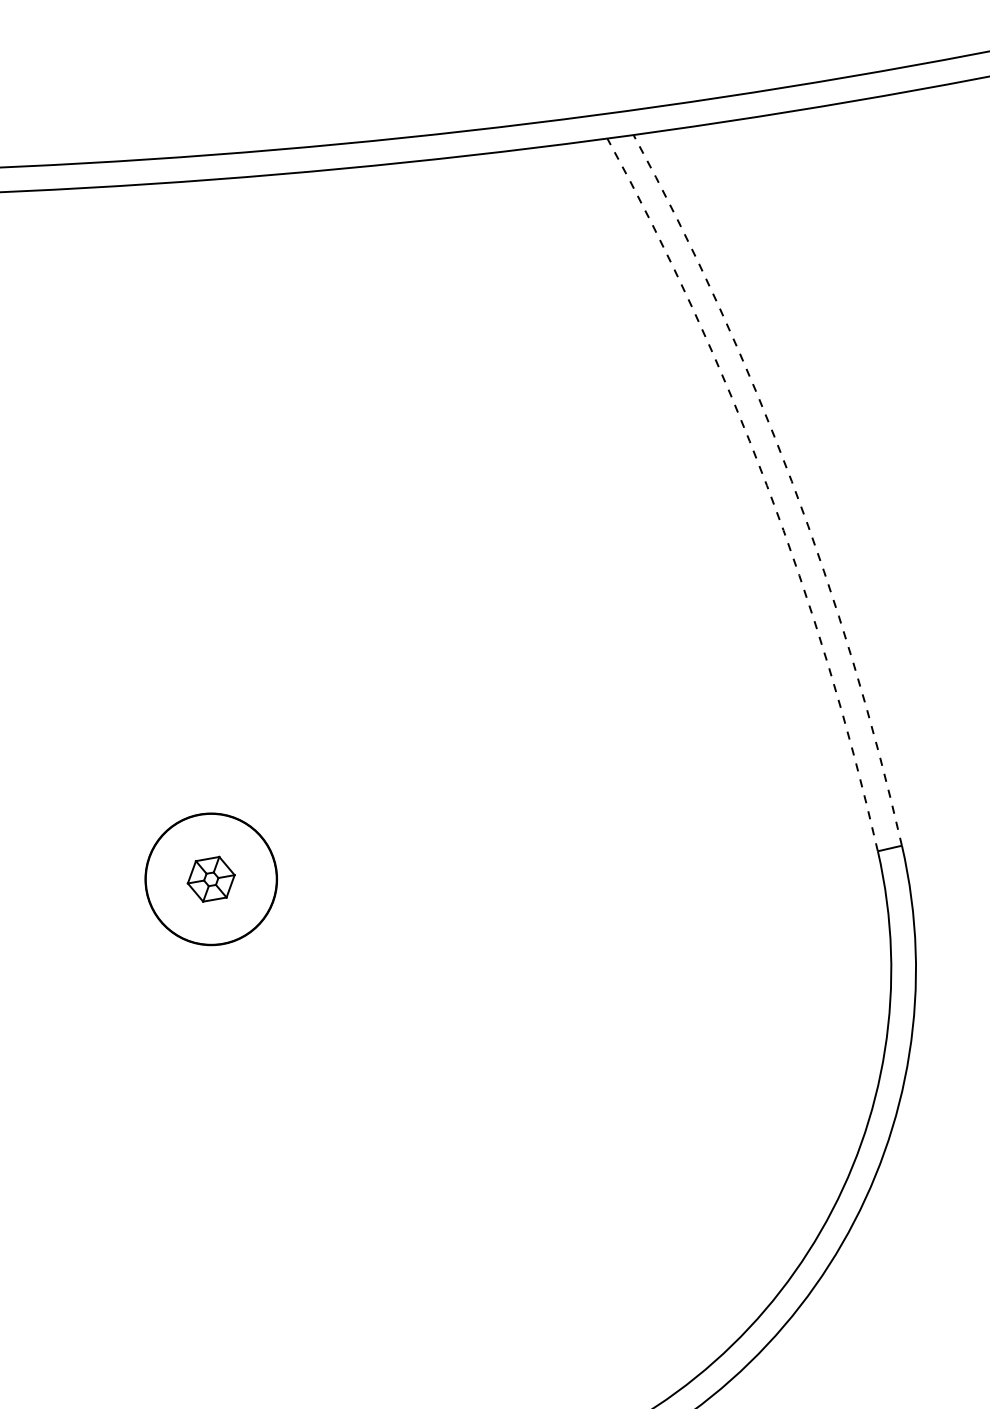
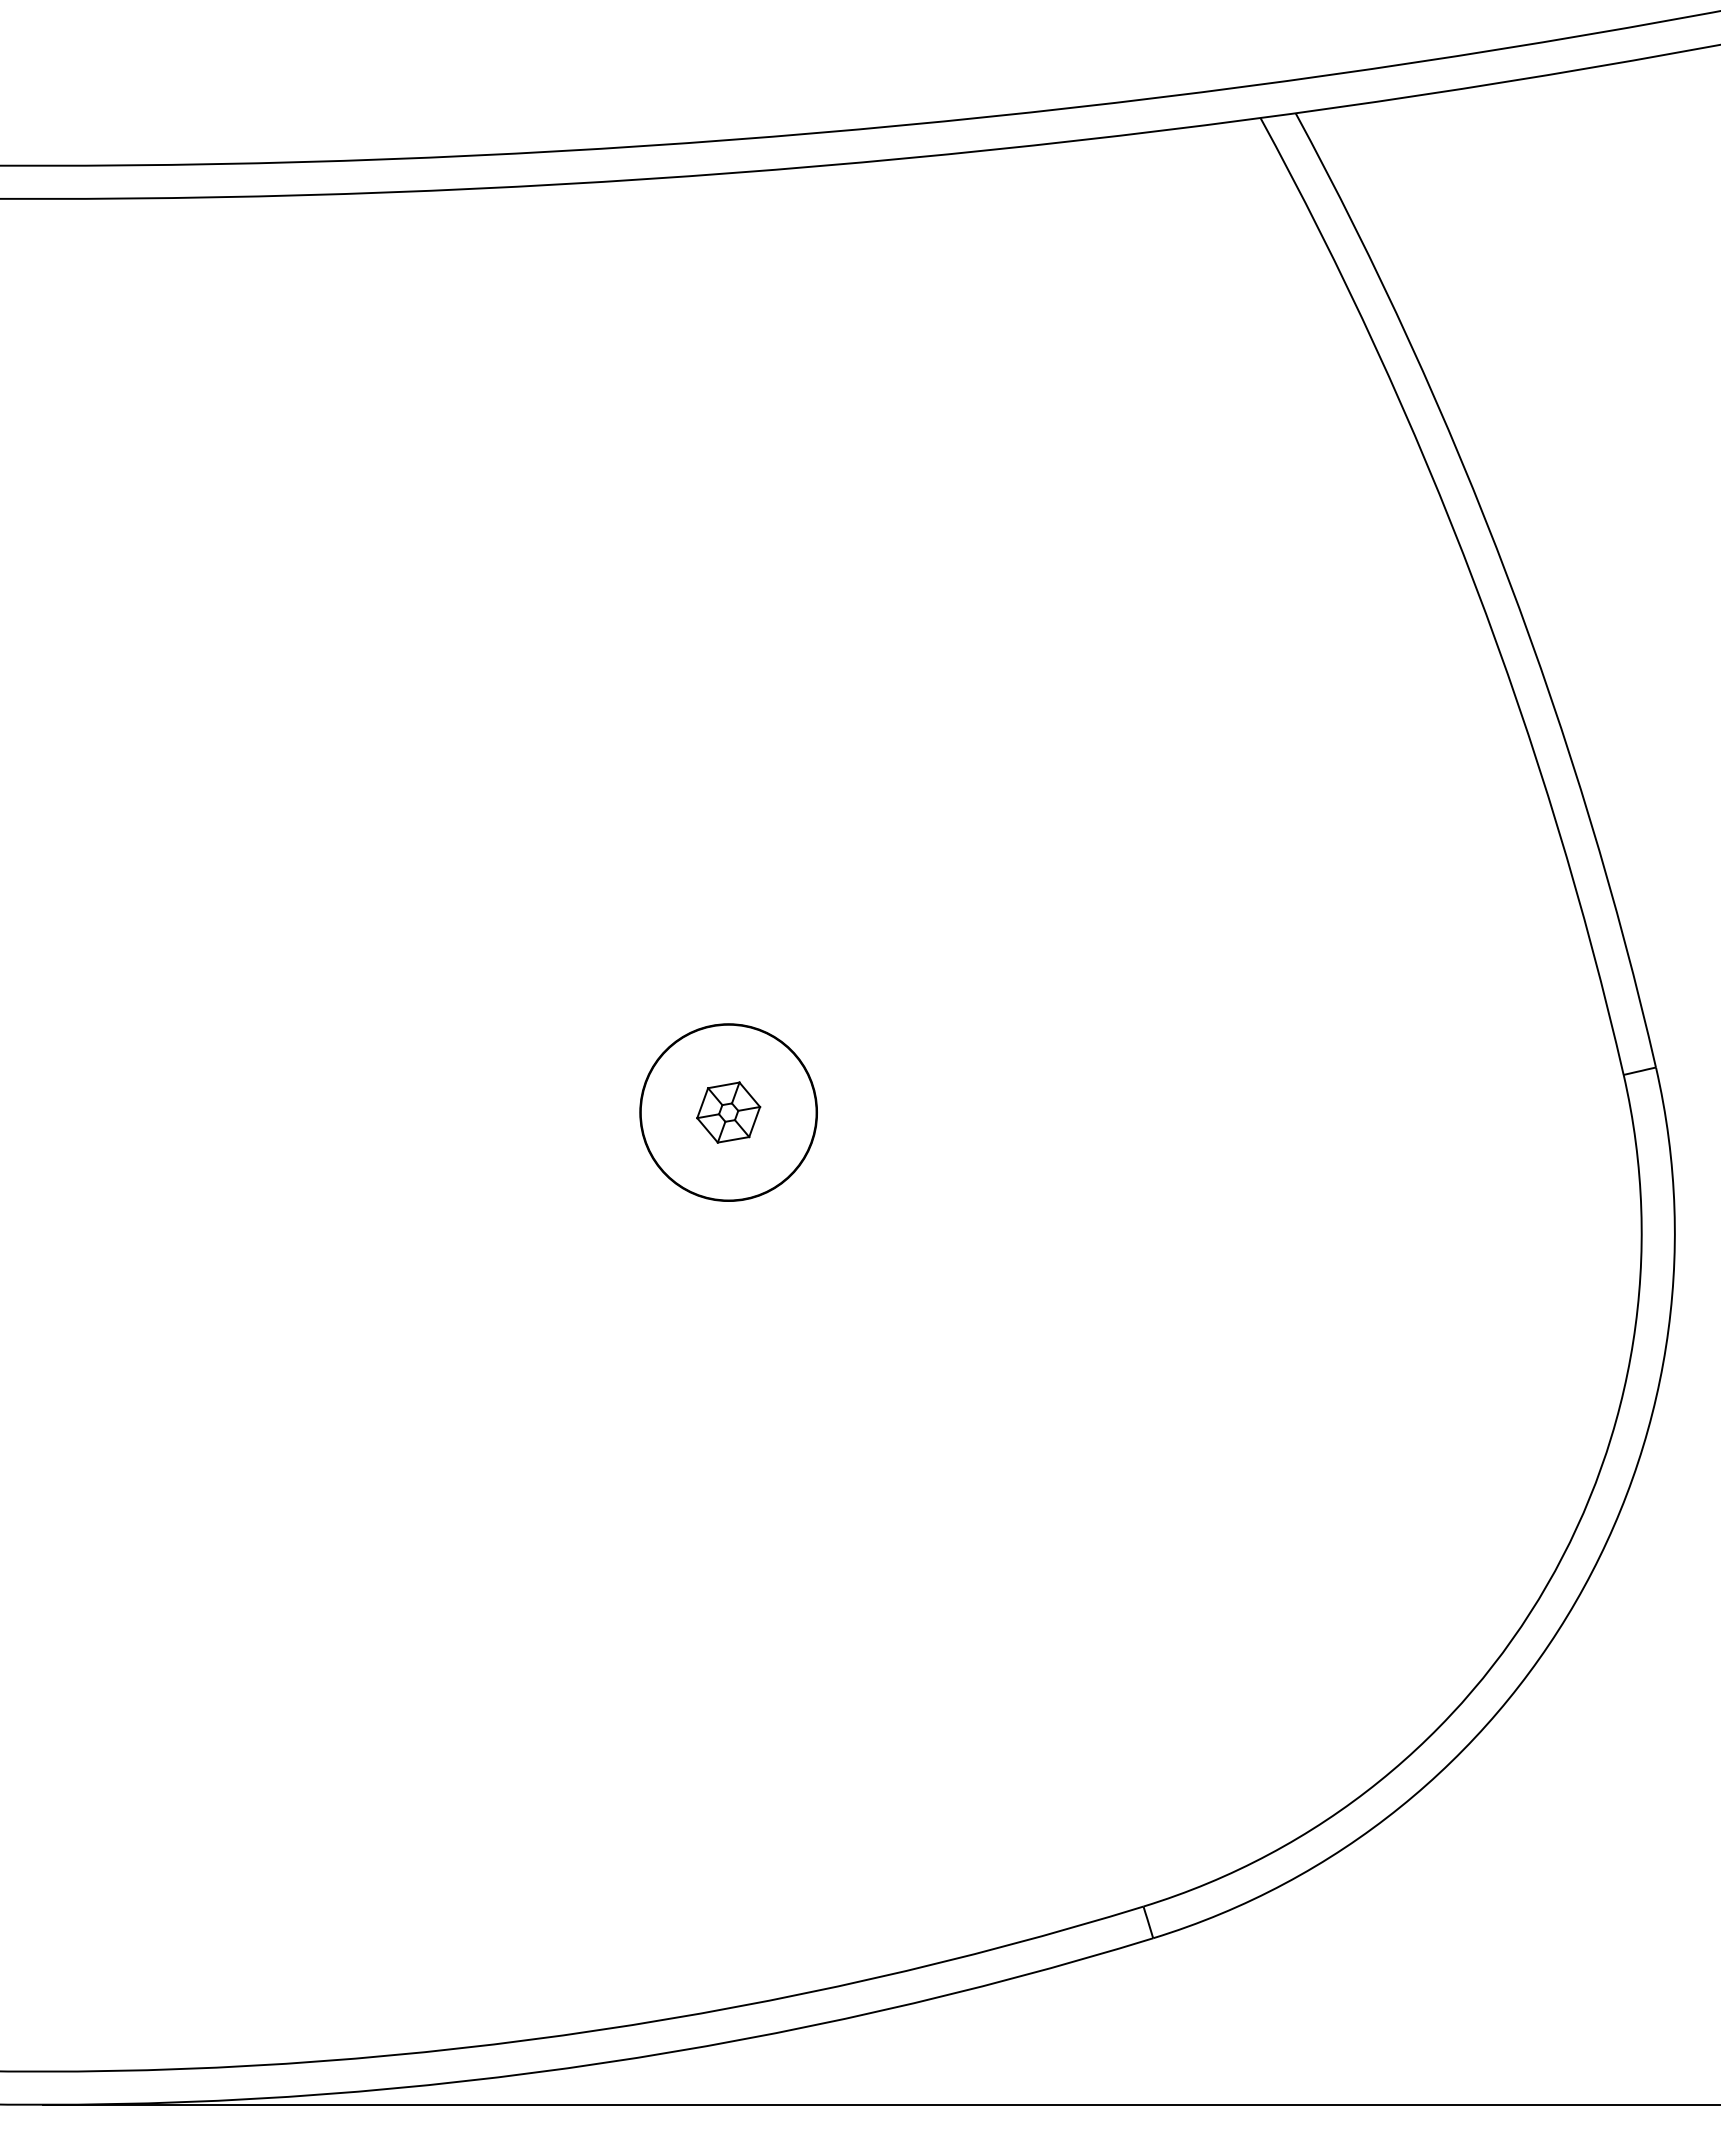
arc: (792, 481) -> (1508, 578), dashed -> solid
arc: (766, 486) -> (1474, 584), dashed -> solid

